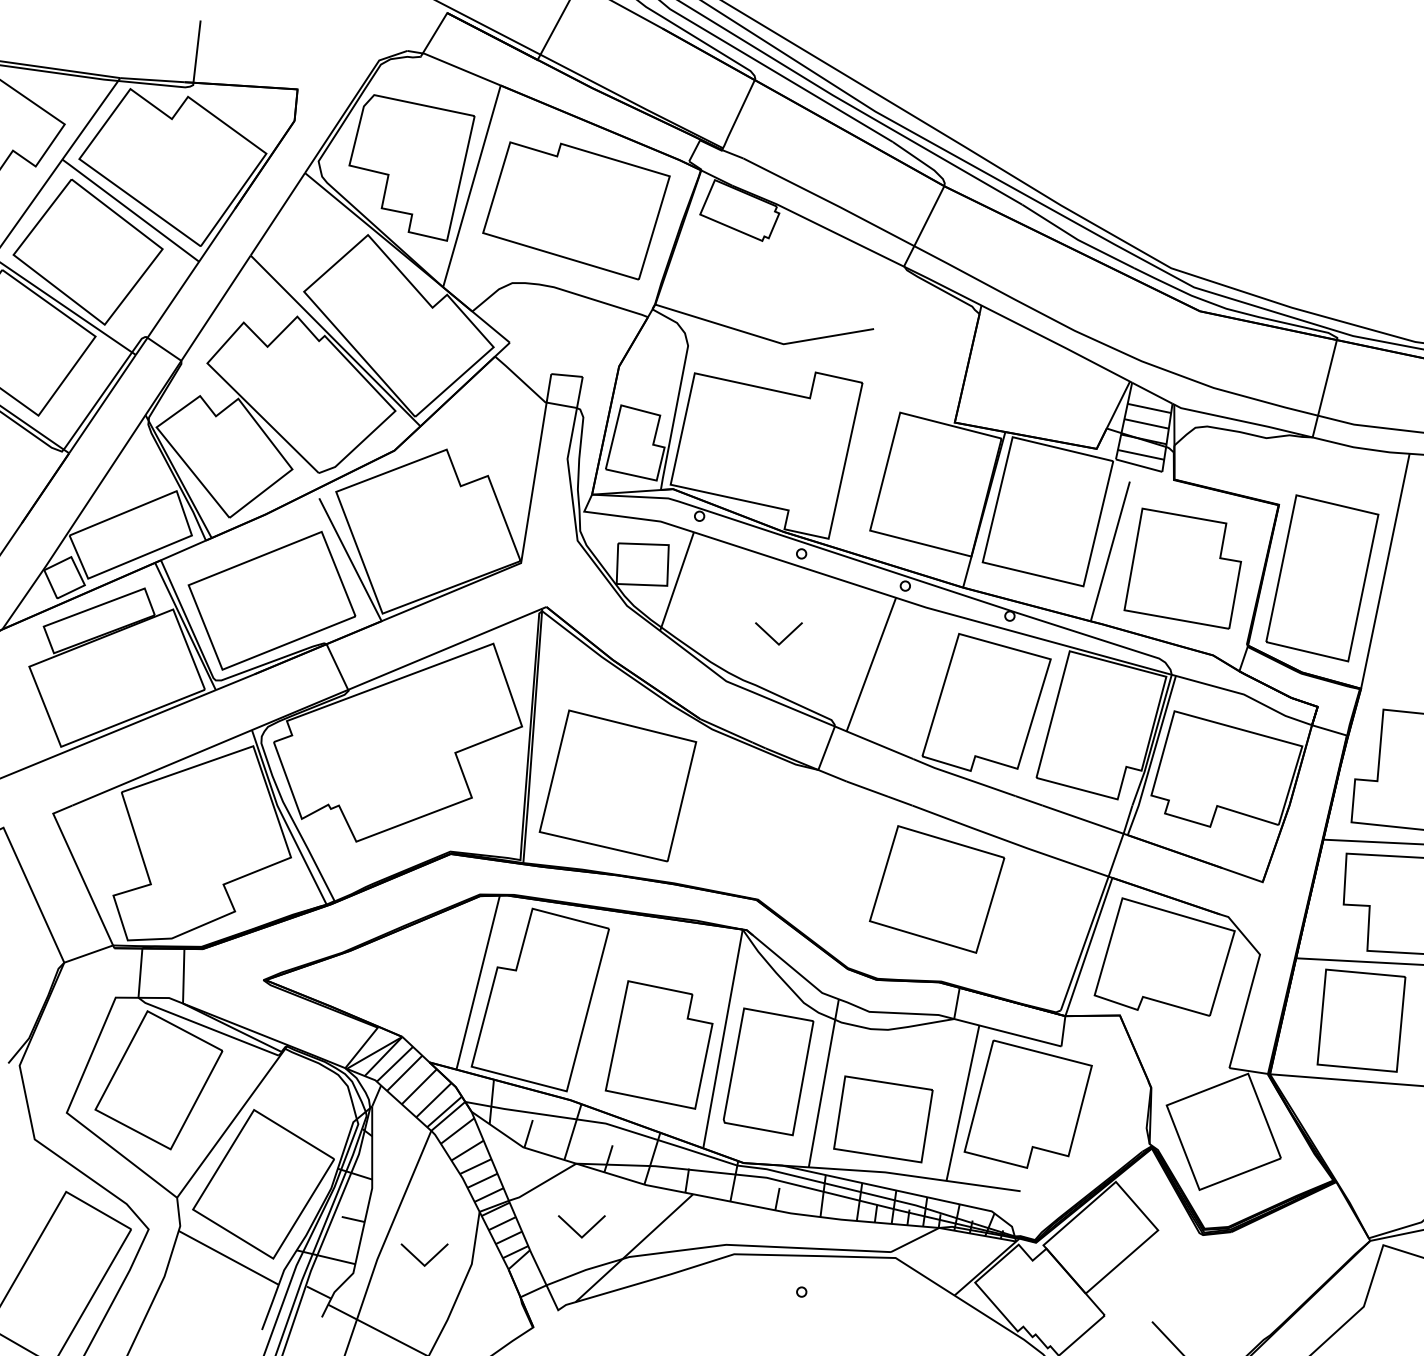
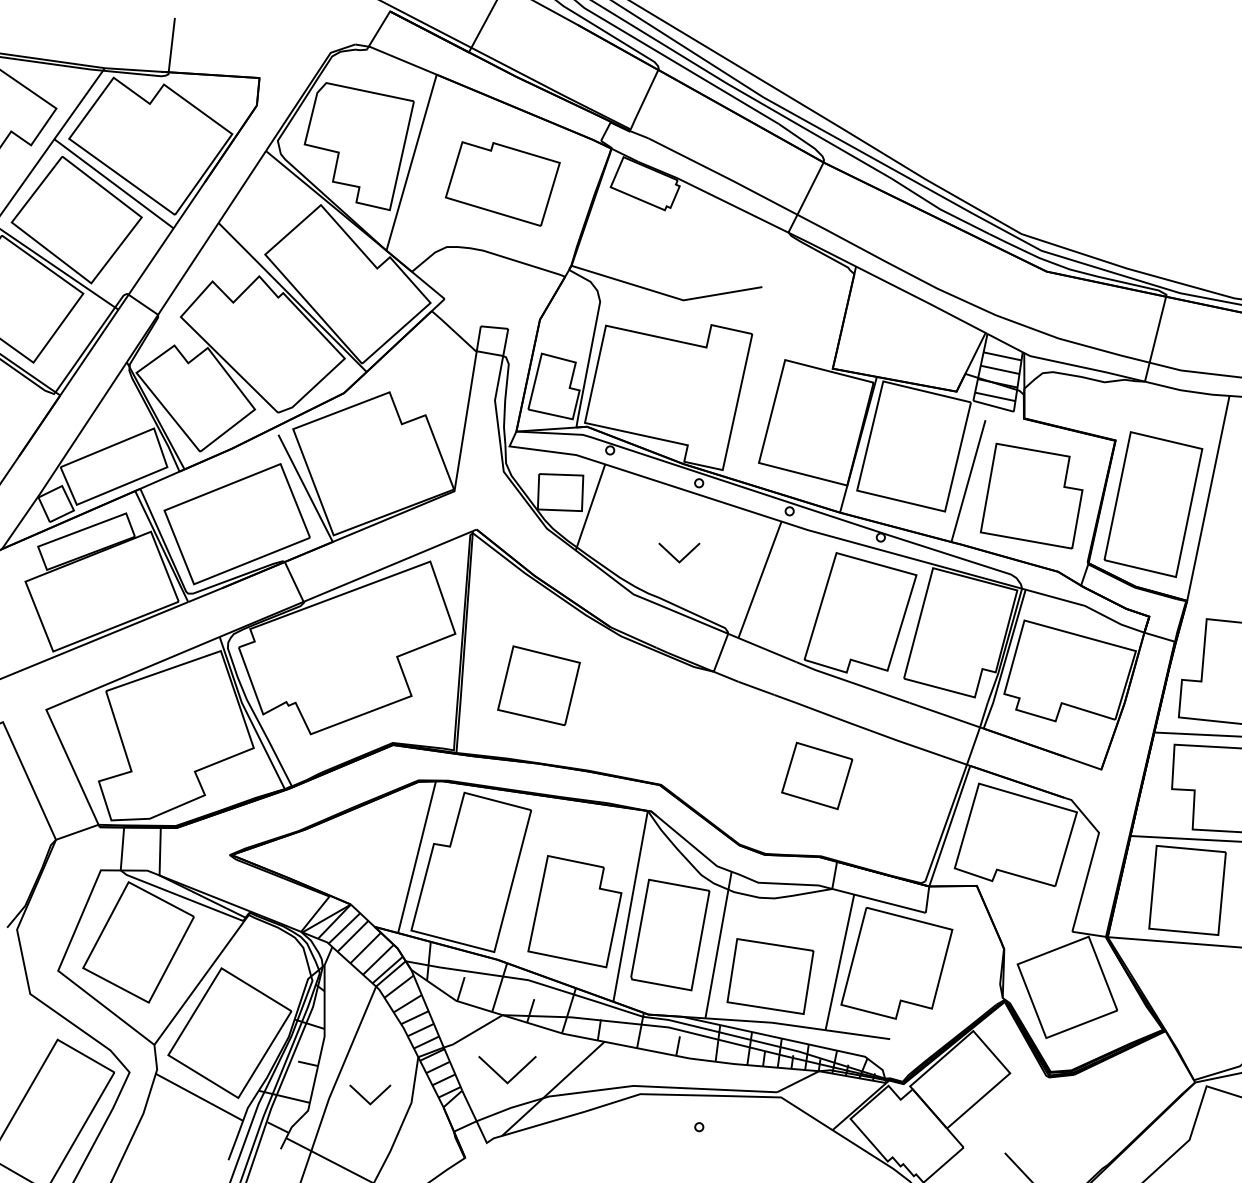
part: (576, 210) -> (502, 183), size x0.7
part: (617, 785) -> (538, 685), size x0.6
part: (936, 888) -> (816, 775), size x0.6
part: (581, 1227) -> (507, 1070), size x1.4

